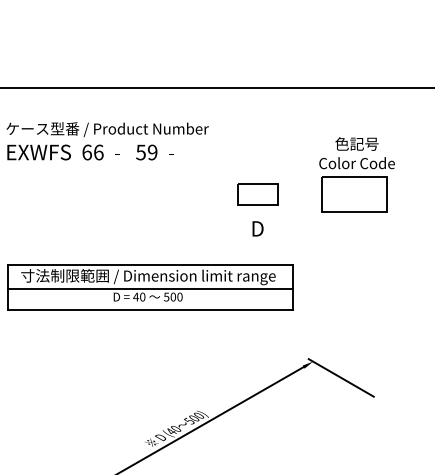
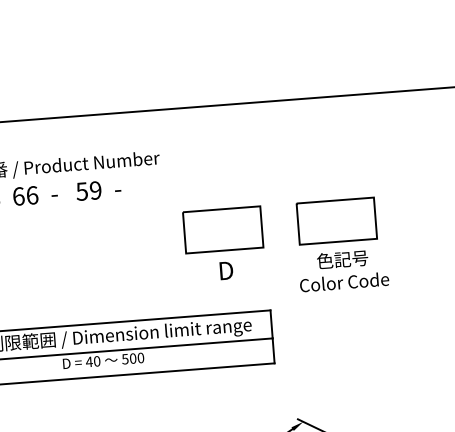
text: (356, 153) -> (342, 270), moved
part: (257, 194) -> (222, 230), size x1.67

